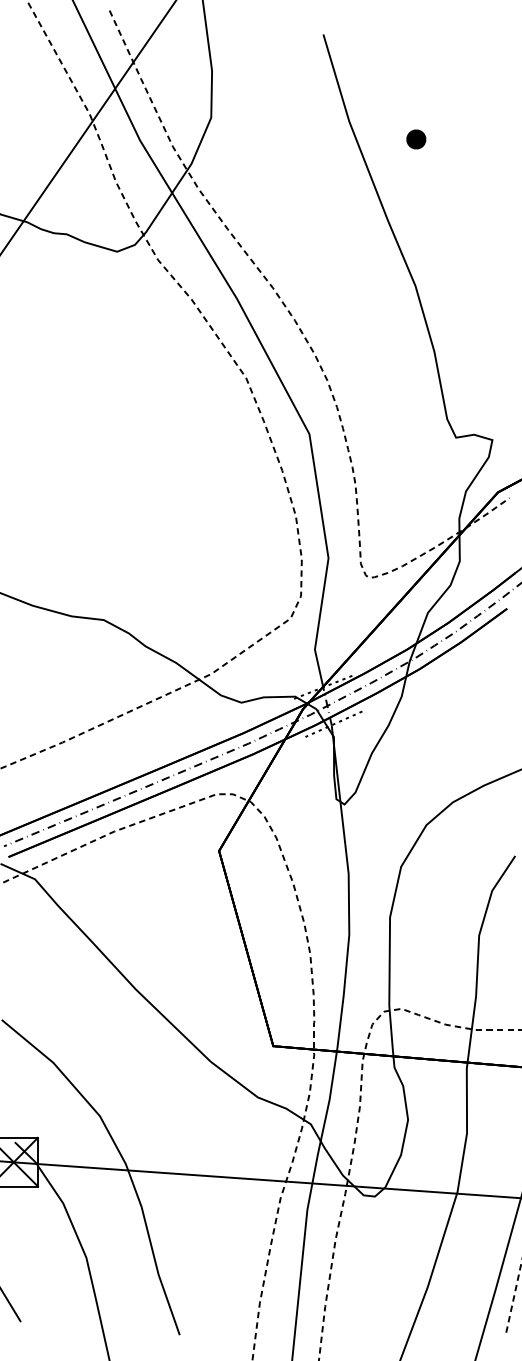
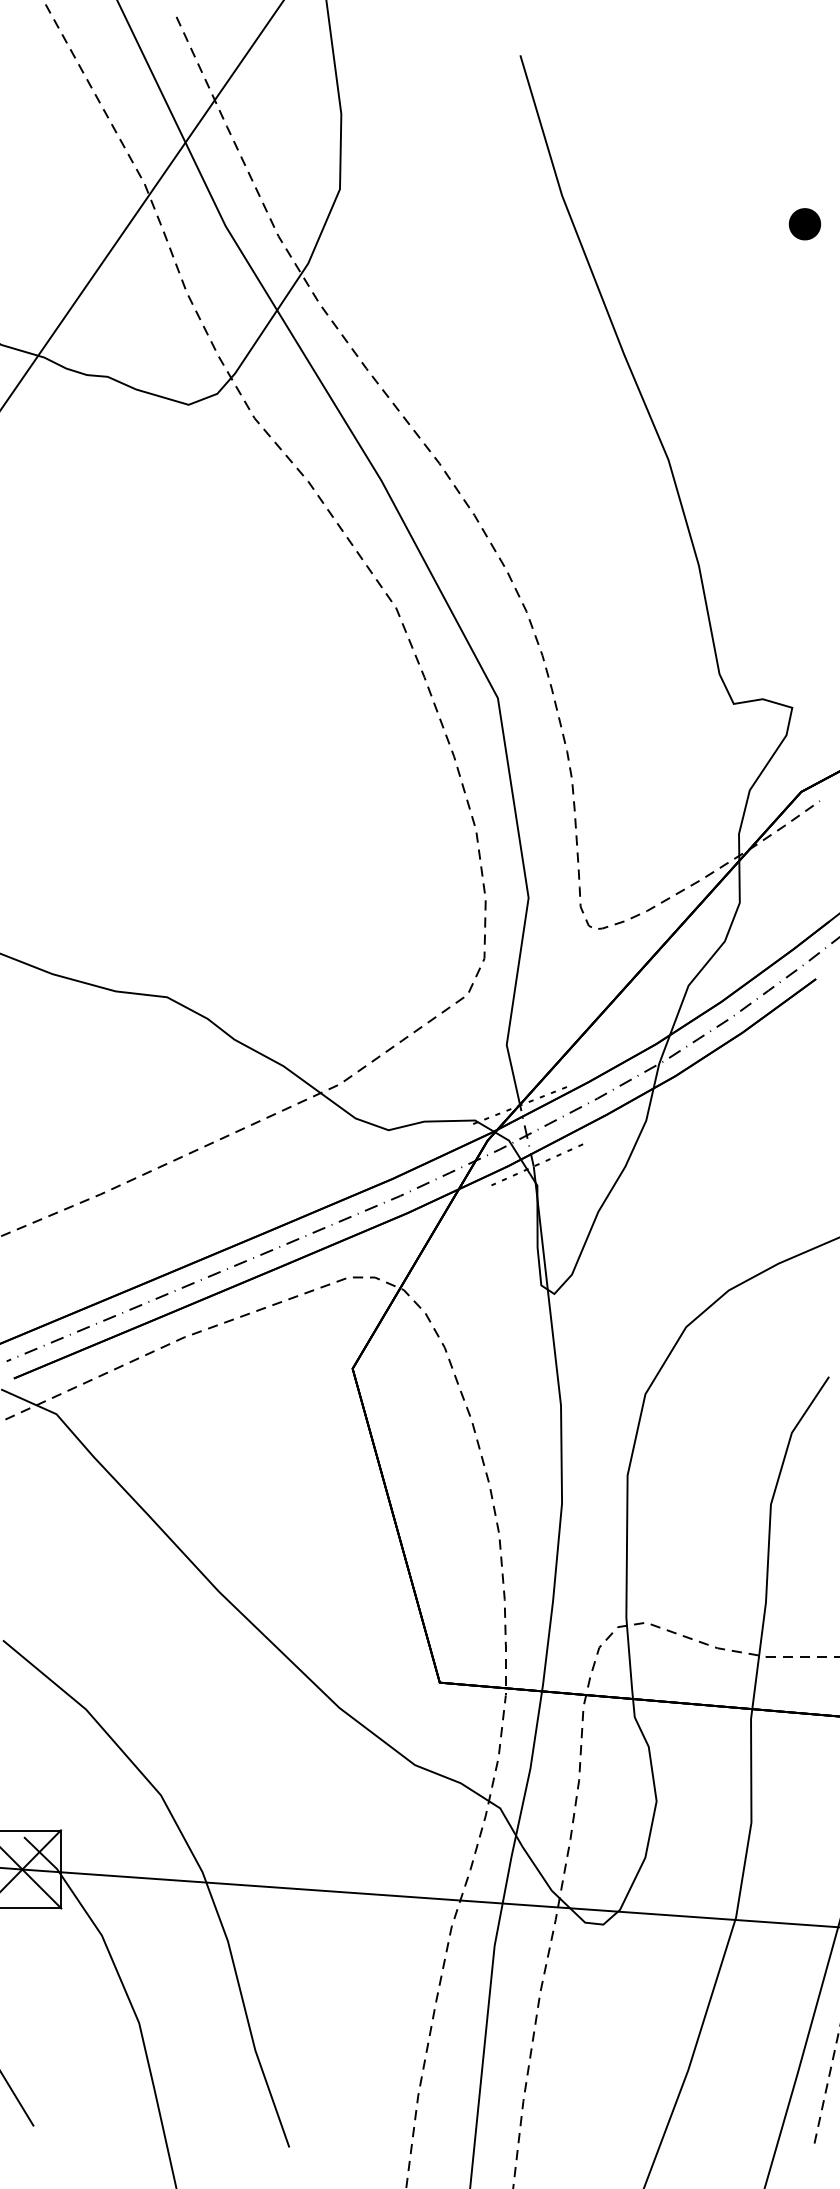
part: (416, 139) -> (805, 224), moved

